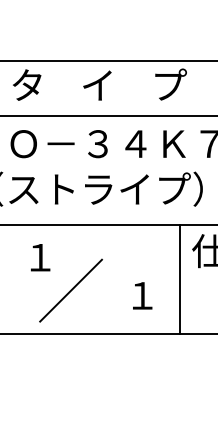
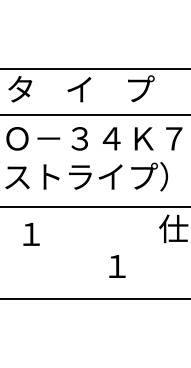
line: (180, 279) -> (149, 252), removed
line: (71, 291) -> (57, 262), removed

